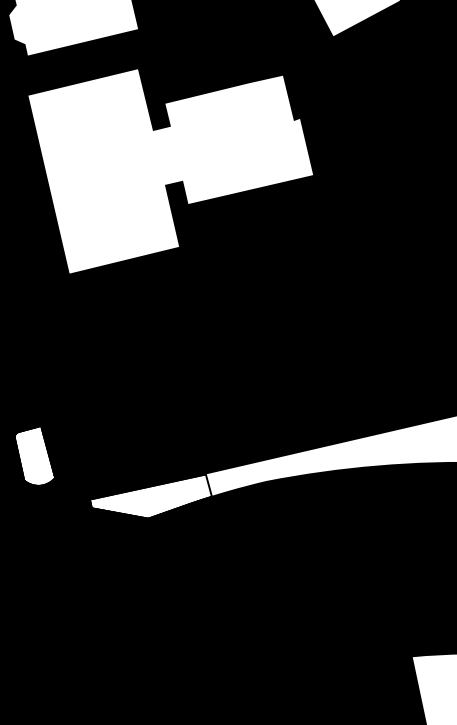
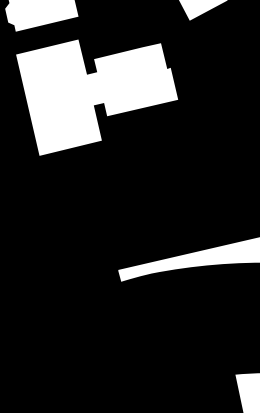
fill: (34, 453) -> (19, 258), added
fill: (150, 495) -> (85, 282), added

